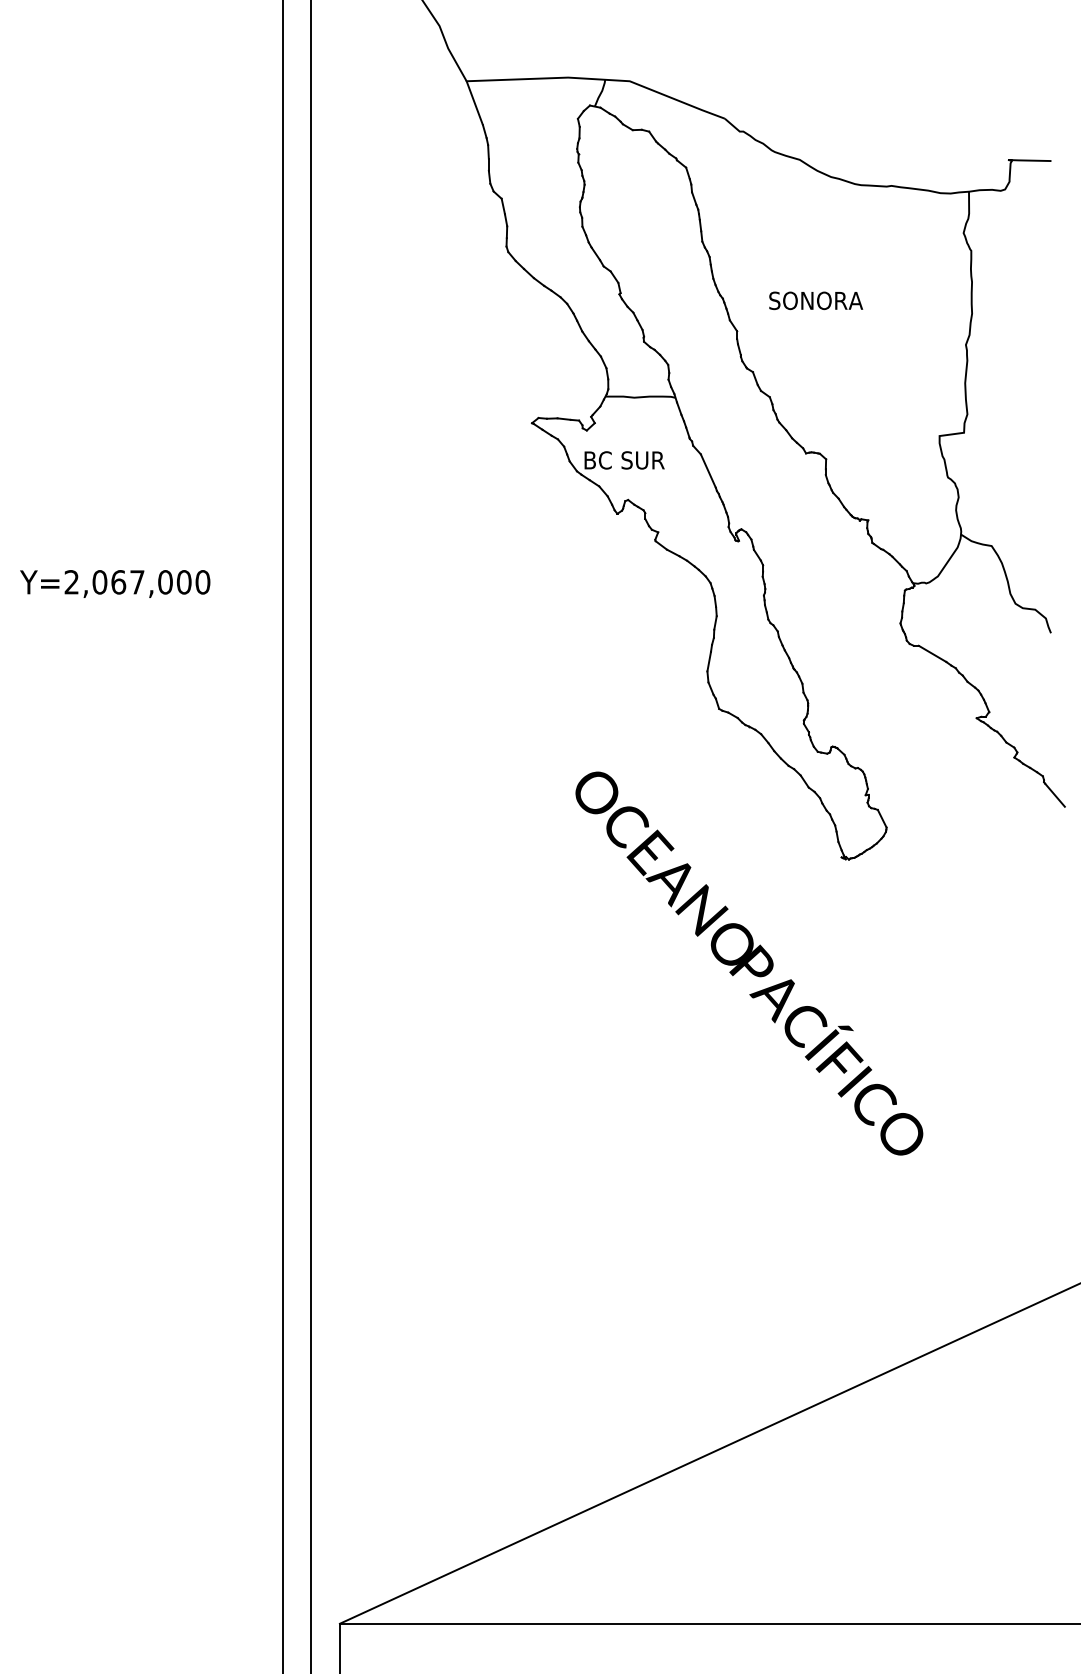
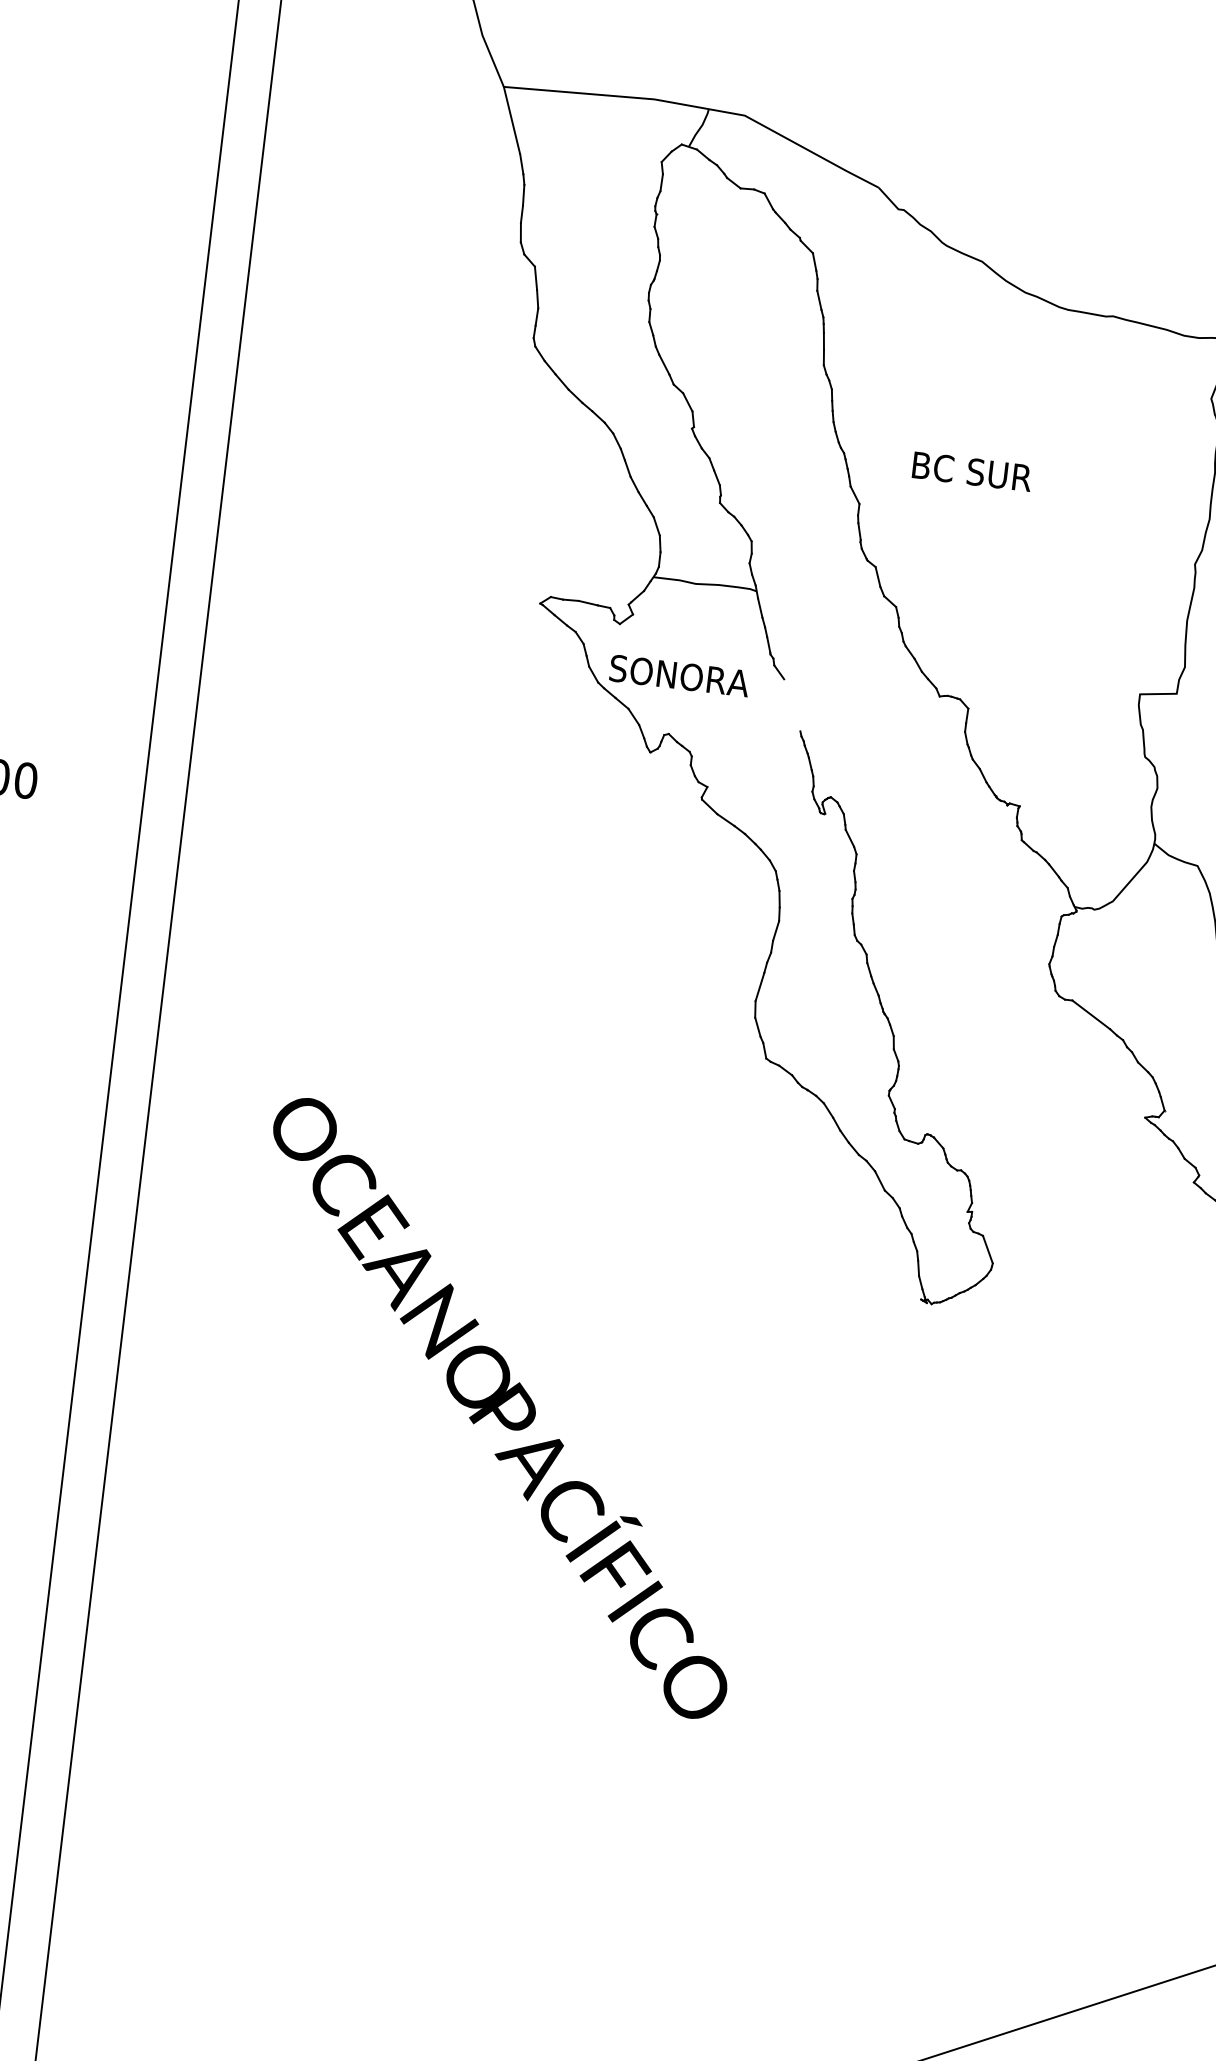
text: (816, 300) -> (982, 472), SONORA -> BC SUR
text: (630, 460) -> (679, 676), BC SUR -> SONORA
line: (707, 470) -> (791, 704), removed
text: (749, 963) -> (500, 1408), moved

